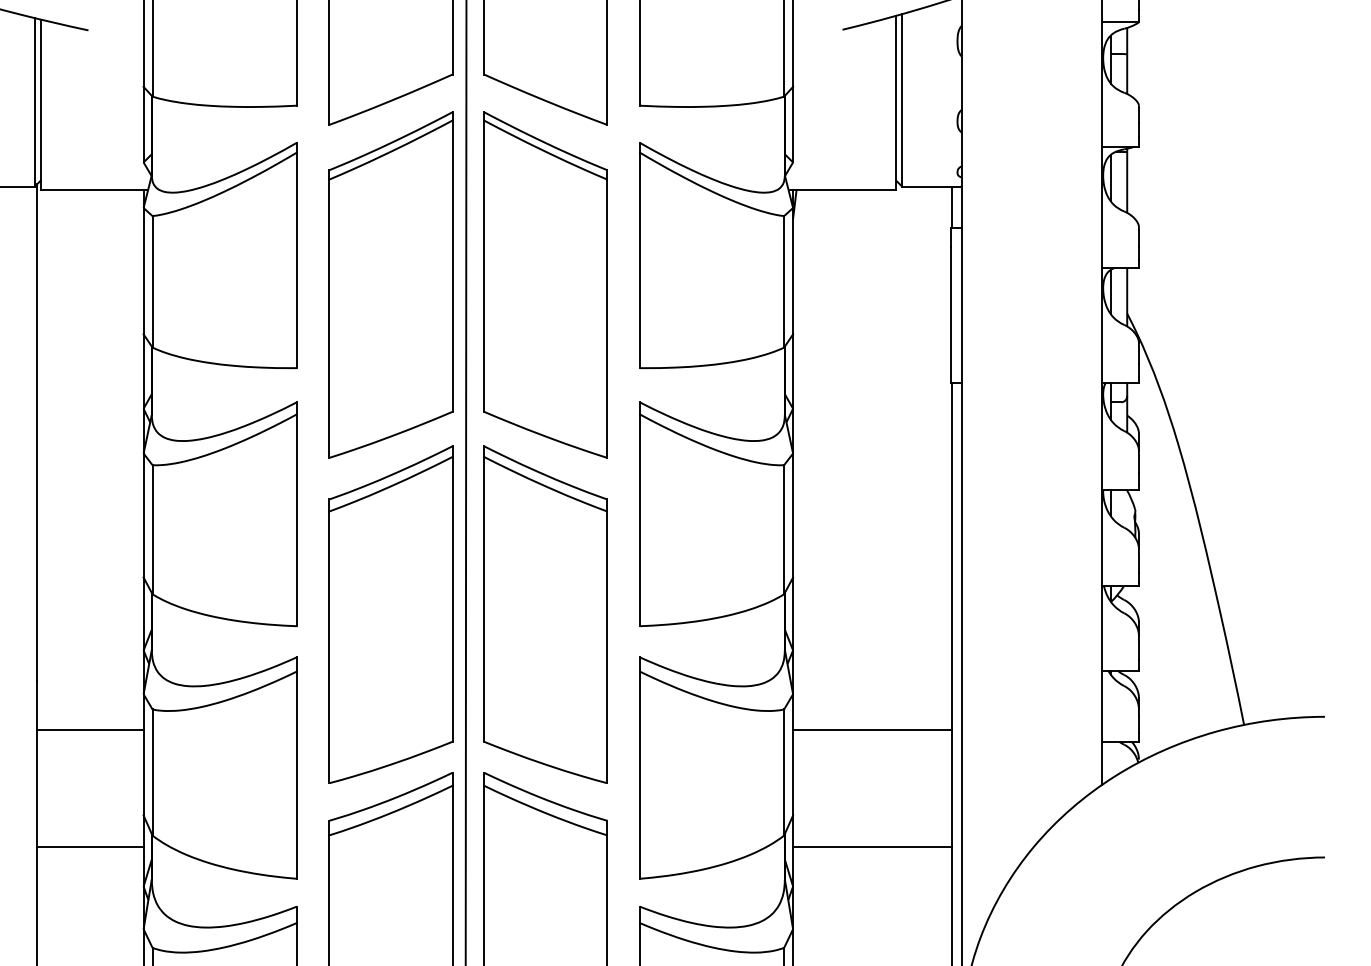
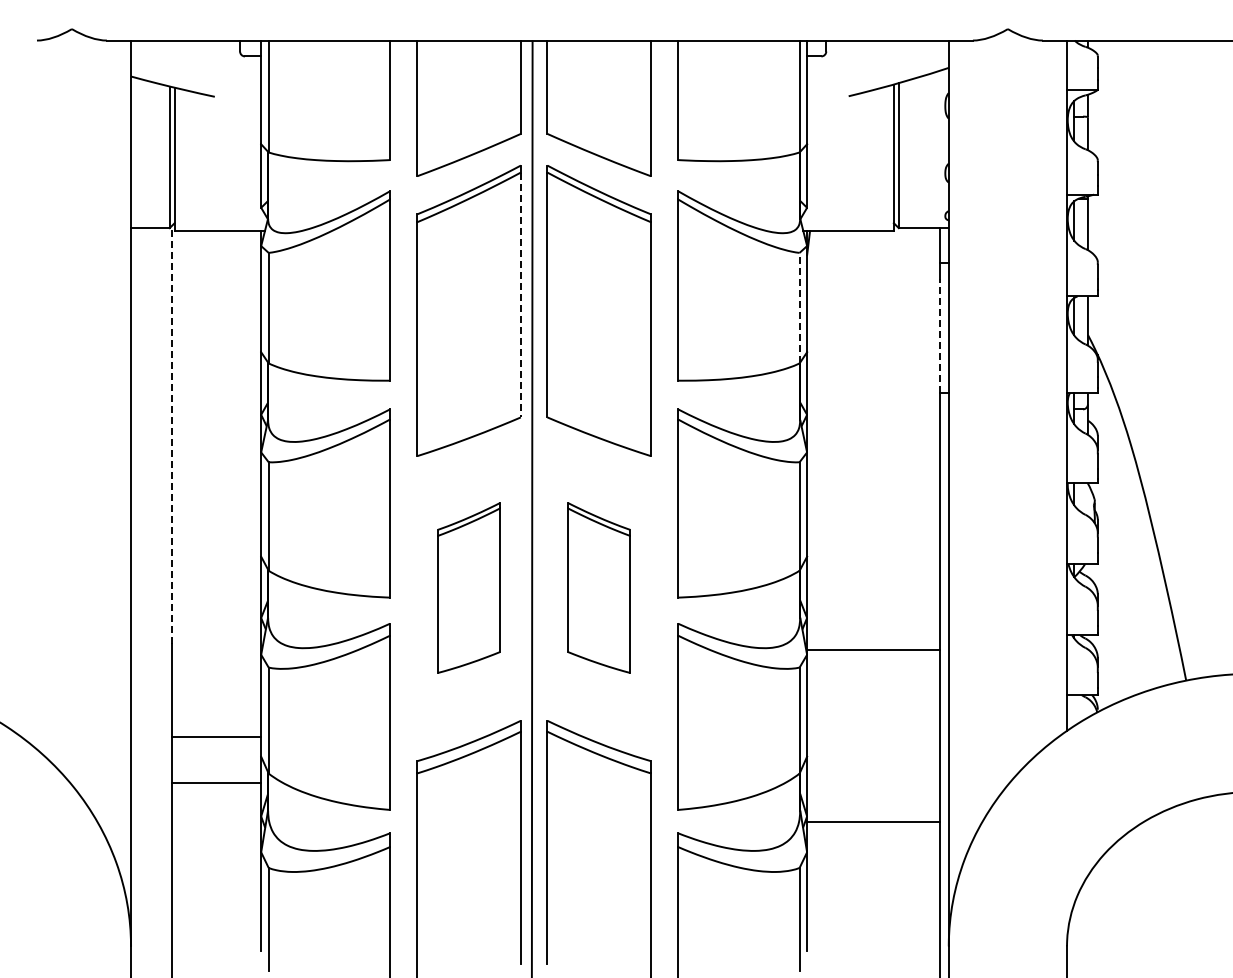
line: (452, 266) -> (520, 295), solid -> dashed
line: (784, 281) -> (799, 307), solid -> dashed
line: (951, 314) -> (940, 335), solid -> dashed
line: (36, 432) -> (171, 434), solid -> dashed
part: (390, 614) -> (468, 587), size x0.6
part: (544, 614) -> (598, 587), size x0.6
line: (90, 729) -> (216, 736), moved
line: (872, 729) -> (873, 649), moved
line: (872, 847) -> (873, 822), moved

